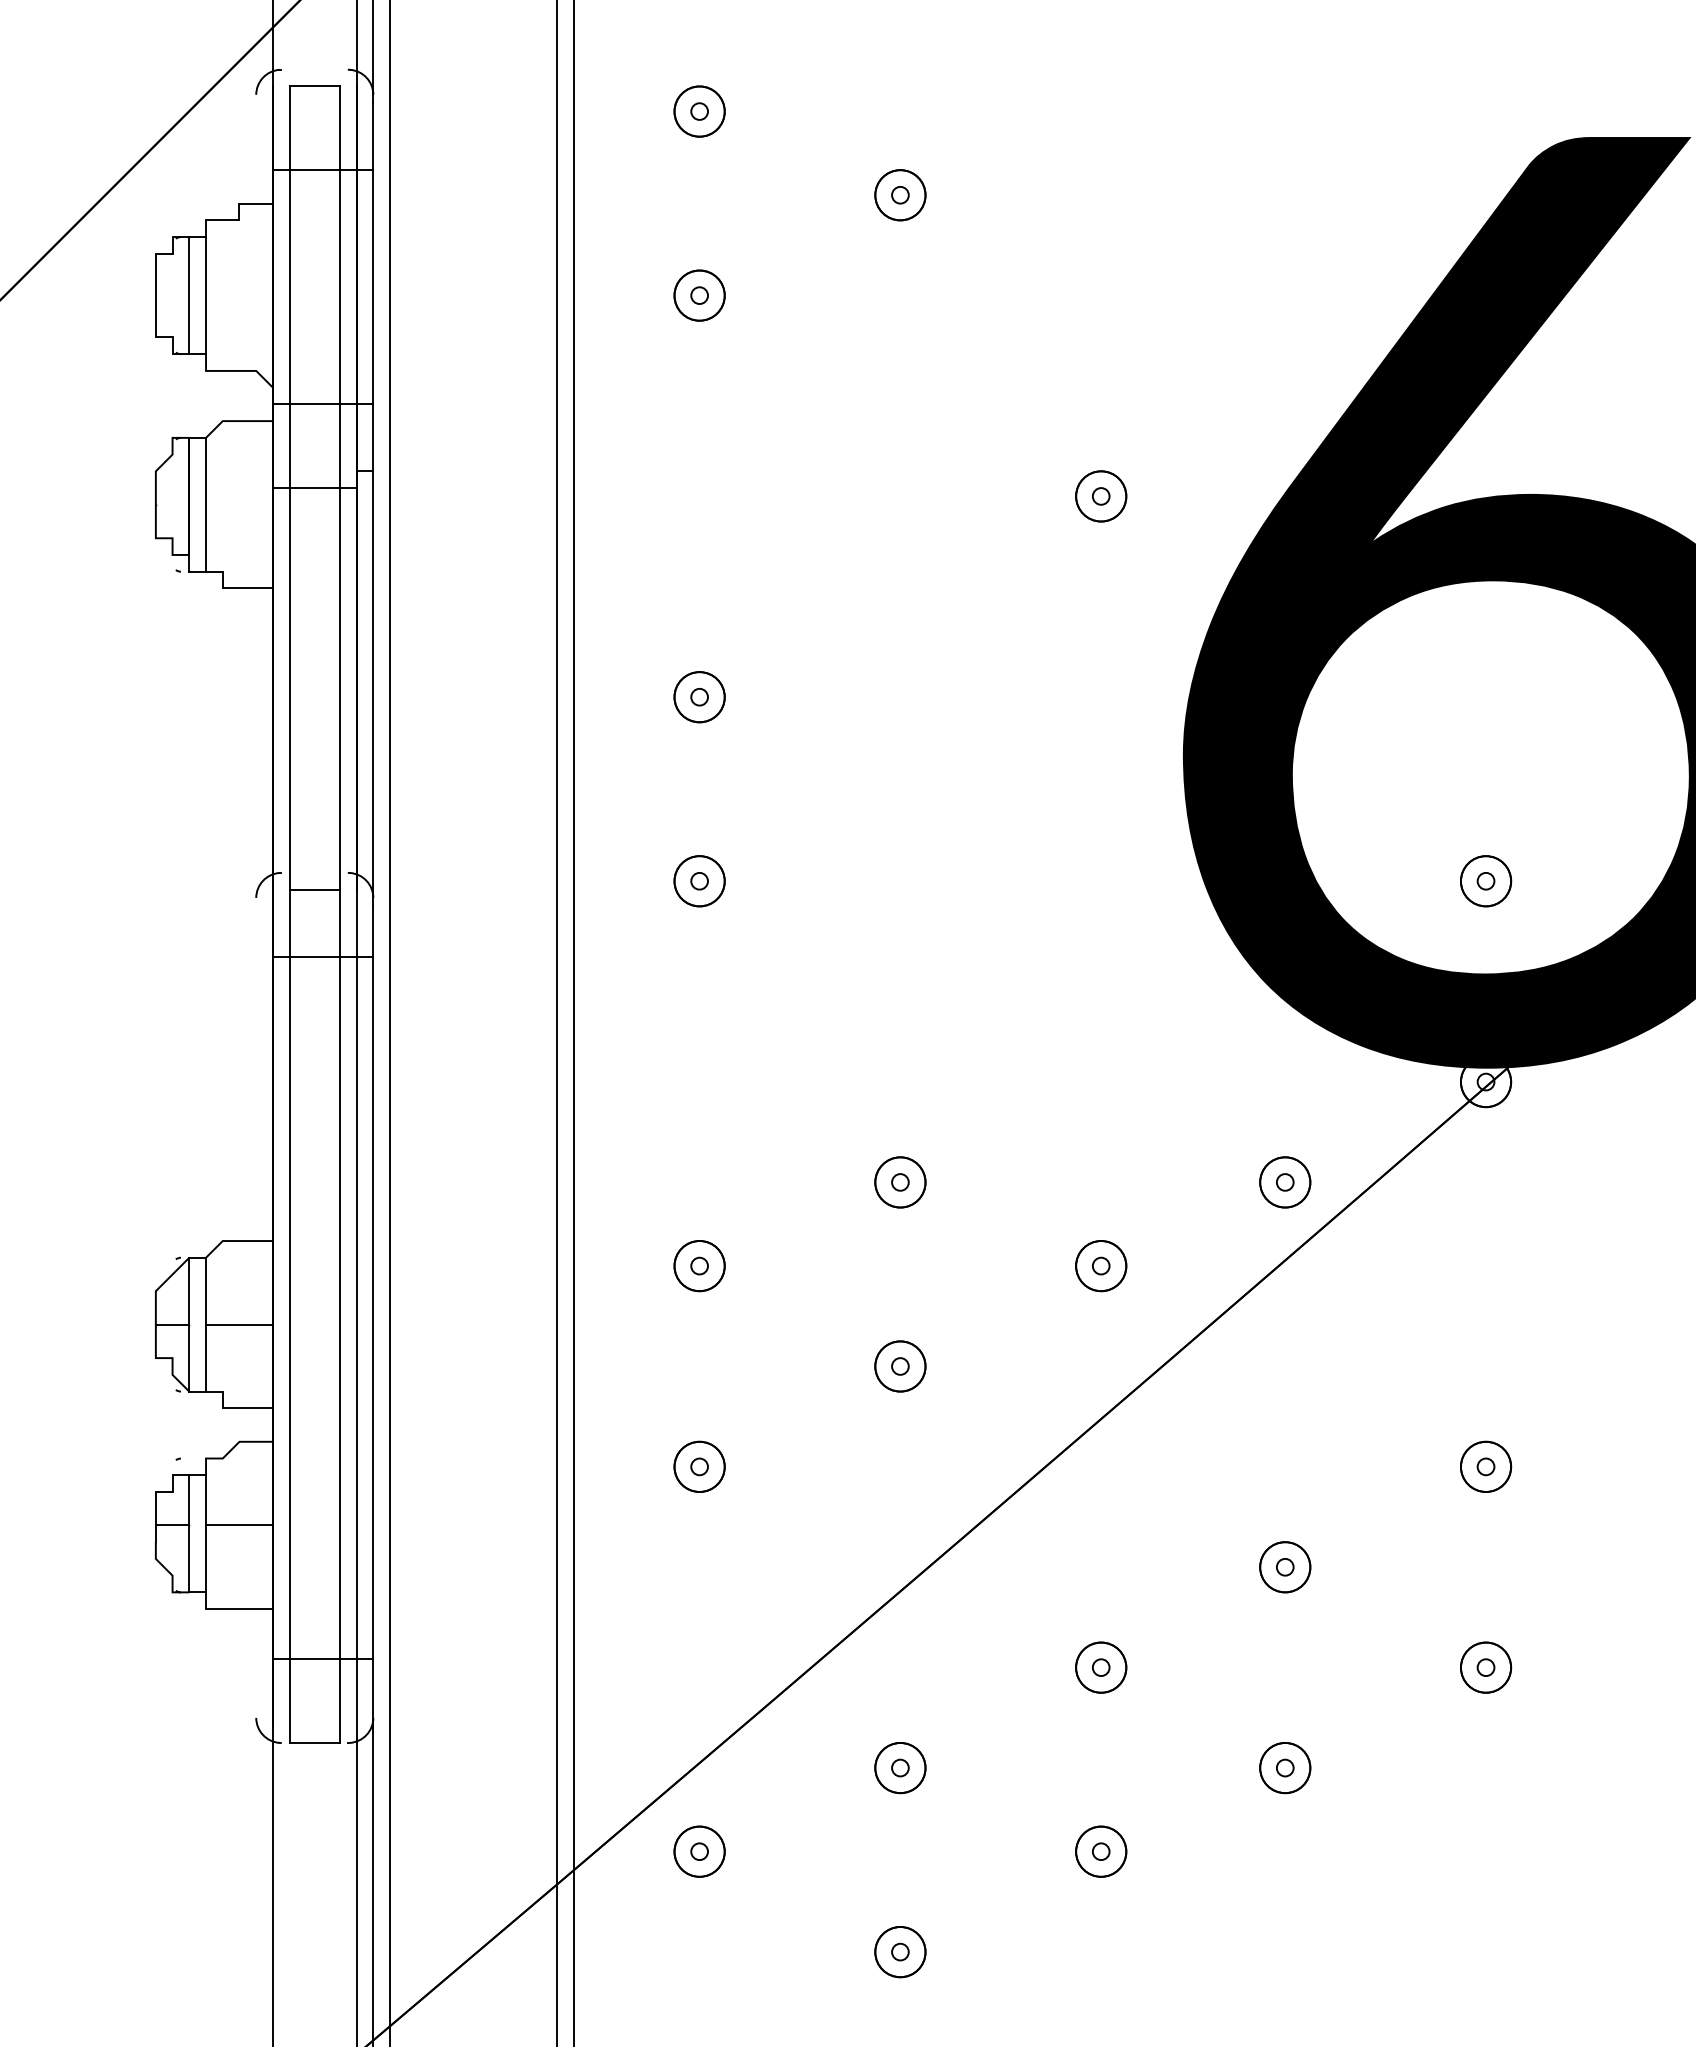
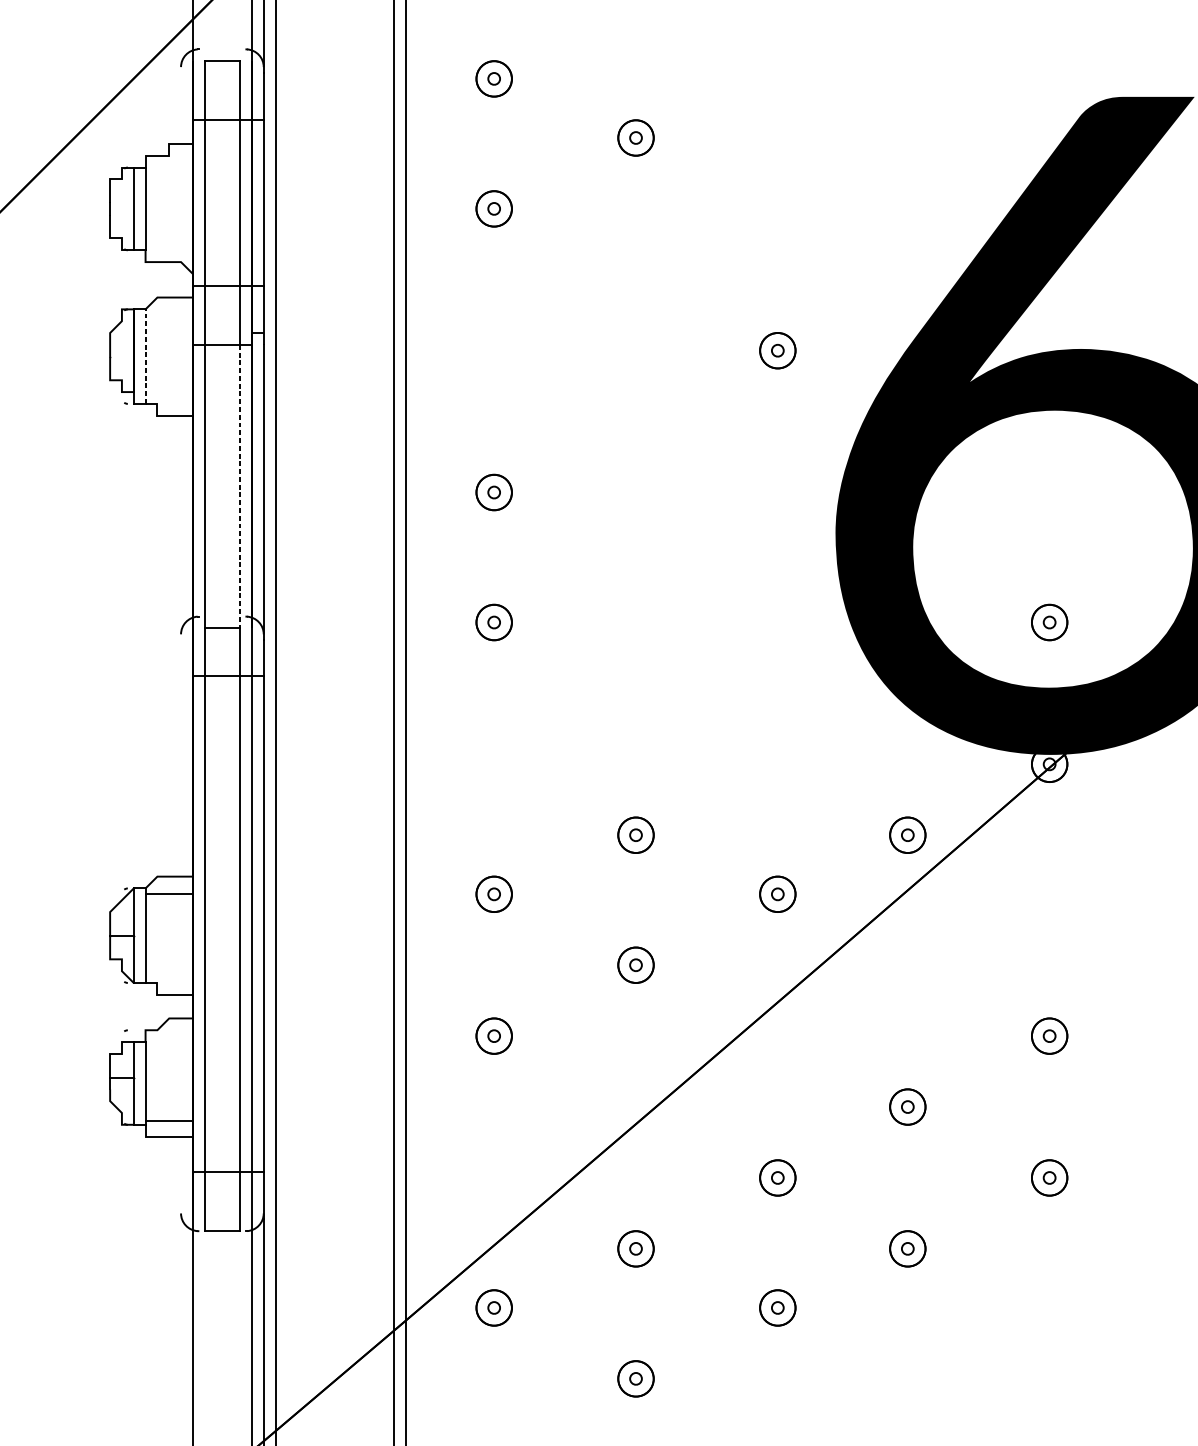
line: (206, 504) -> (145, 356), solid -> dashed
line: (339, 688) -> (239, 486), solid -> dashed
line: (239, 1324) -> (169, 893), moved
line: (239, 1525) -> (169, 1120), moved

